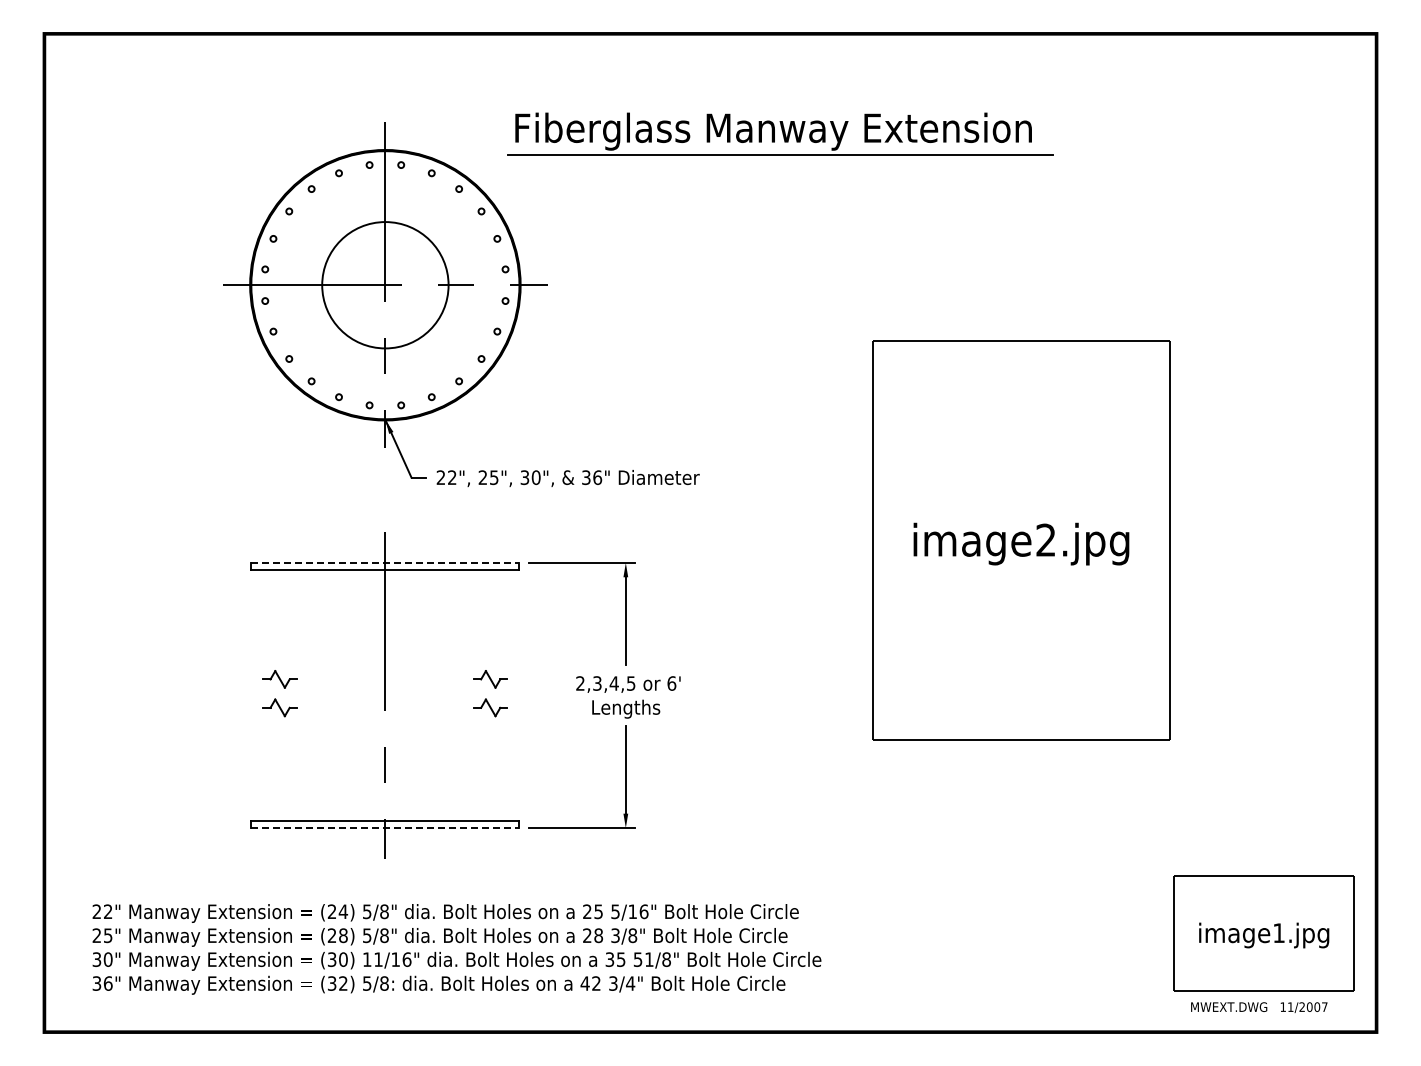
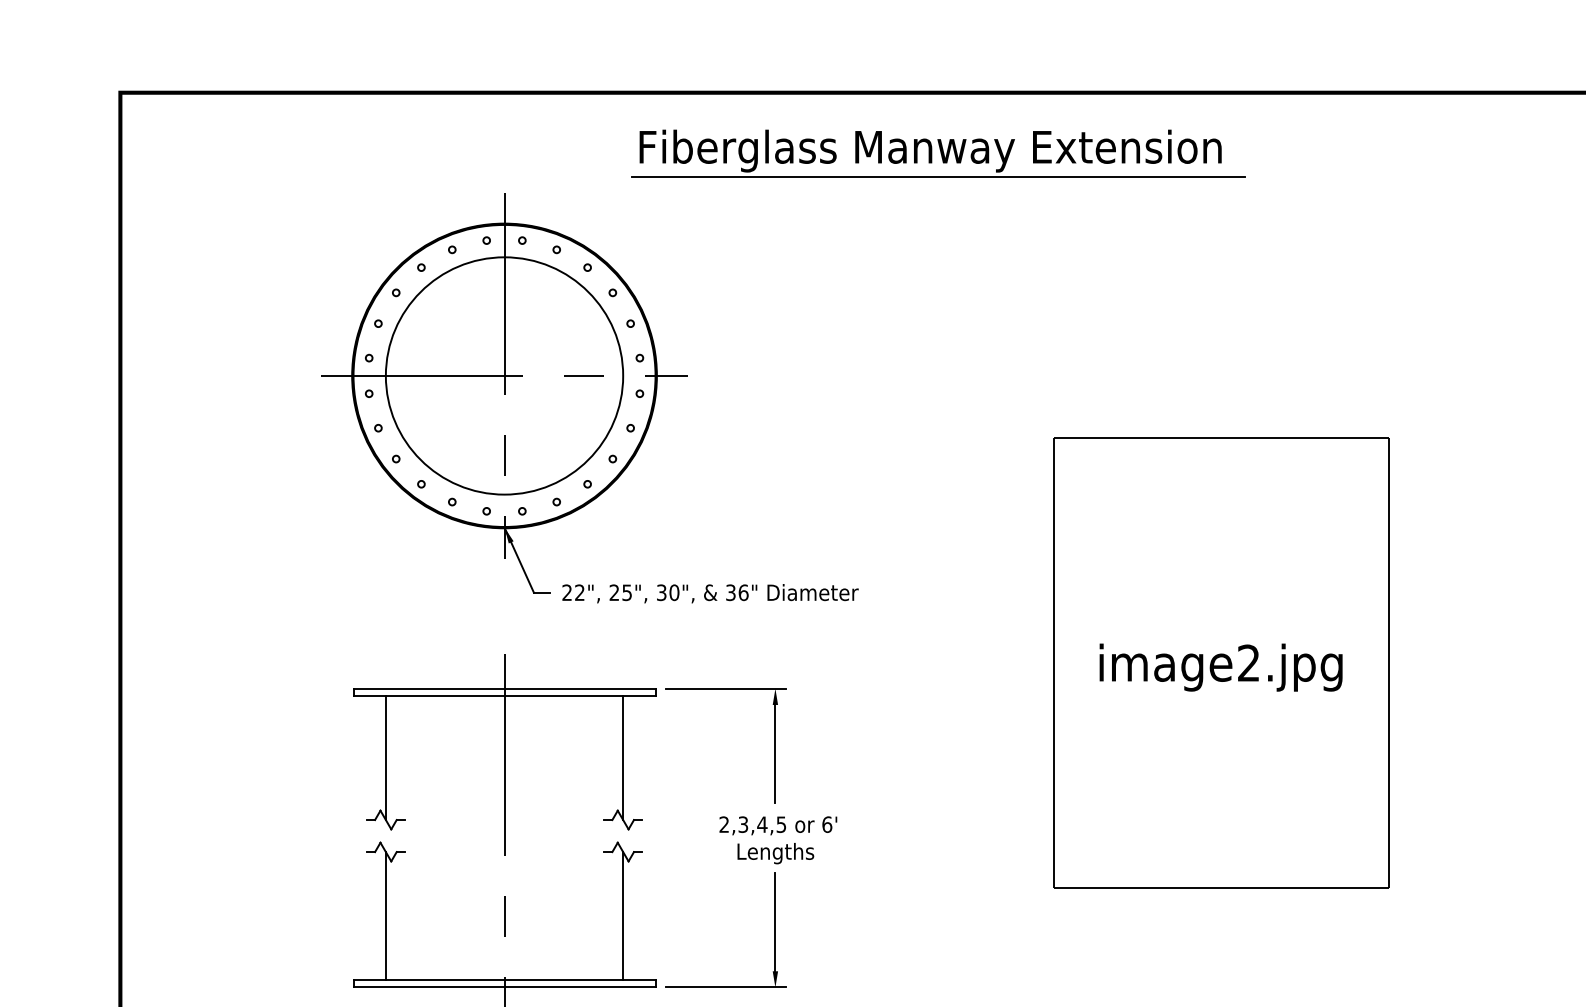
part: (780, 133) -> (938, 153), moved
circle: (385, 284) -> (504, 375), size x1.67
line: (385, 562) -> (504, 688), dashed -> solid
line: (280, 624) -> (386, 758), added
line: (490, 624) -> (622, 758), added
line: (280, 764) -> (386, 915), added
line: (490, 764) -> (622, 915), added
line: (385, 828) -> (504, 987), dashed -> solid

